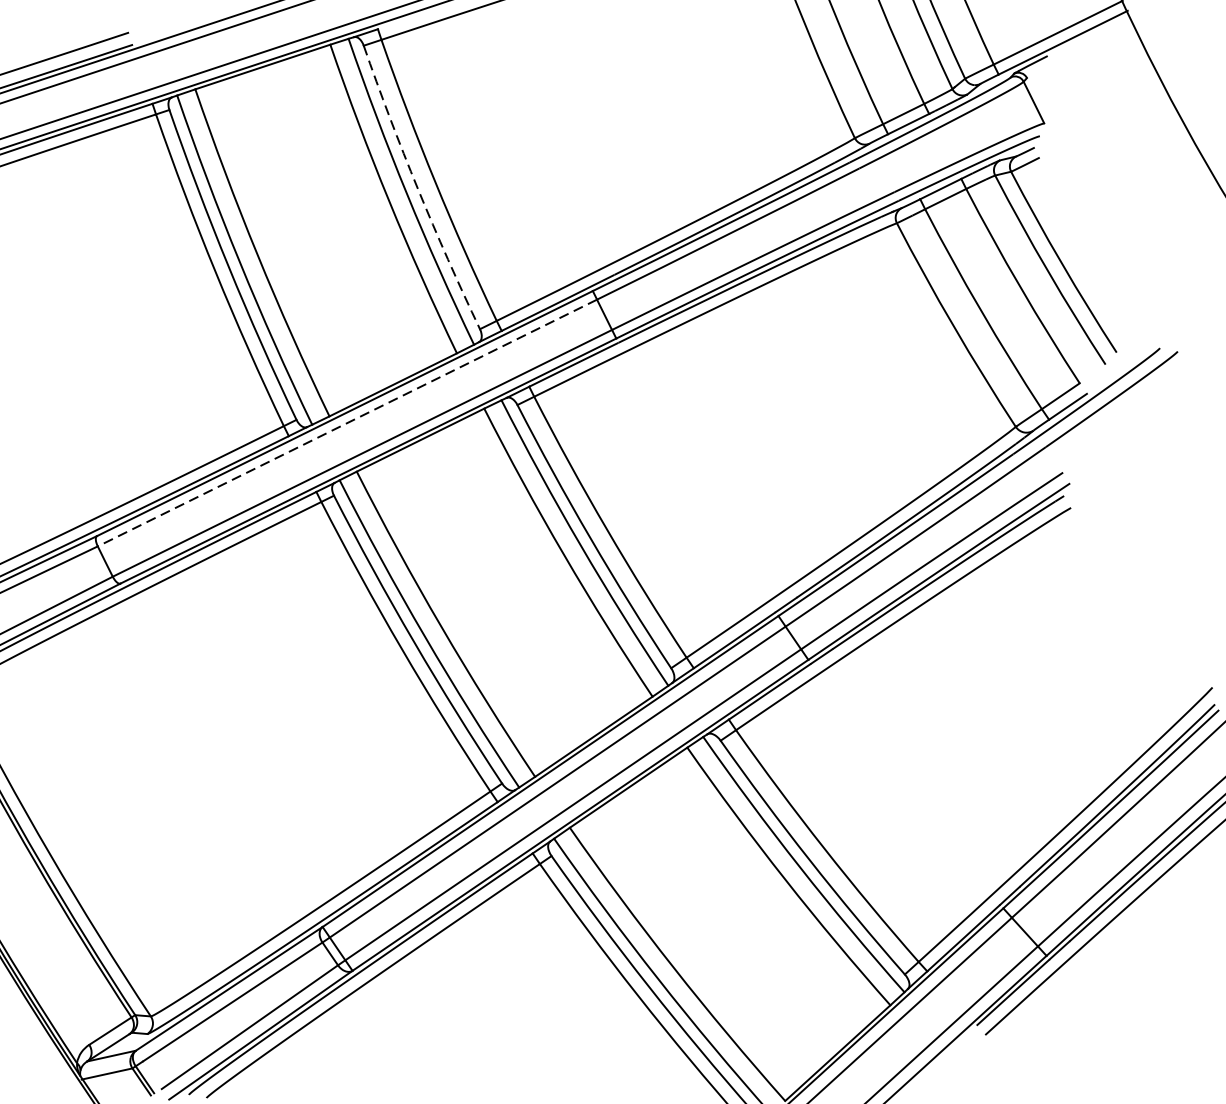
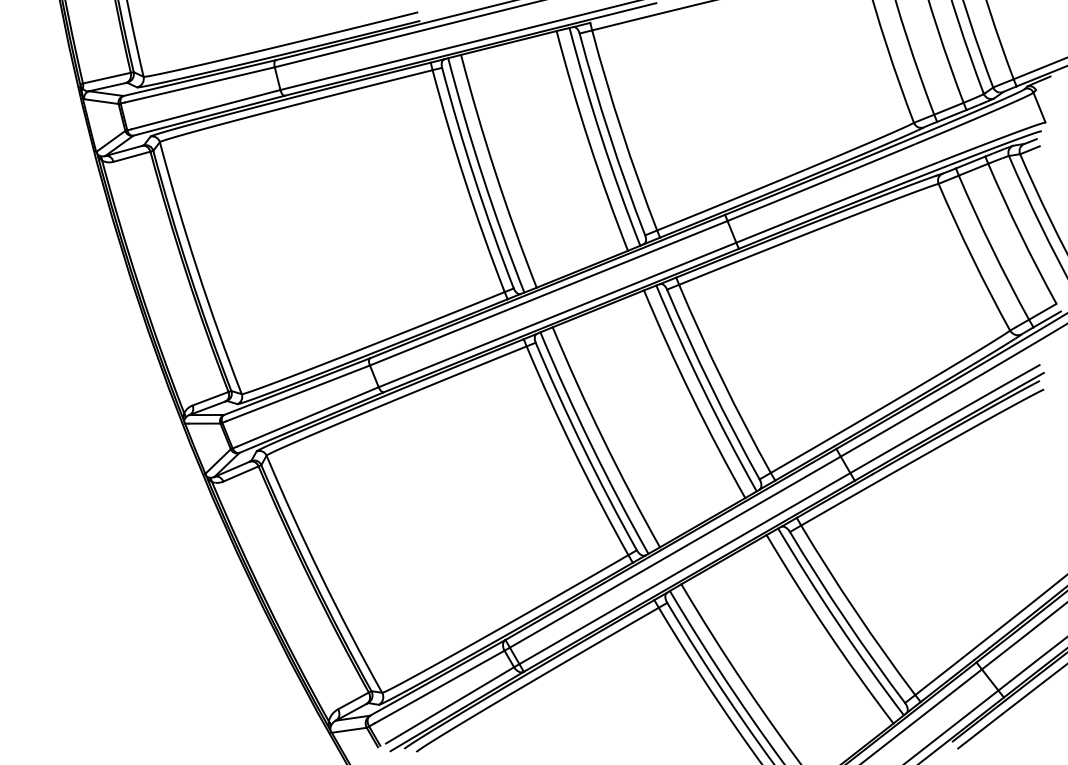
arc: (417, 189) -> (609, 135), dashed -> solid
line: (347, 423) -> (548, 293), dashed -> solid

